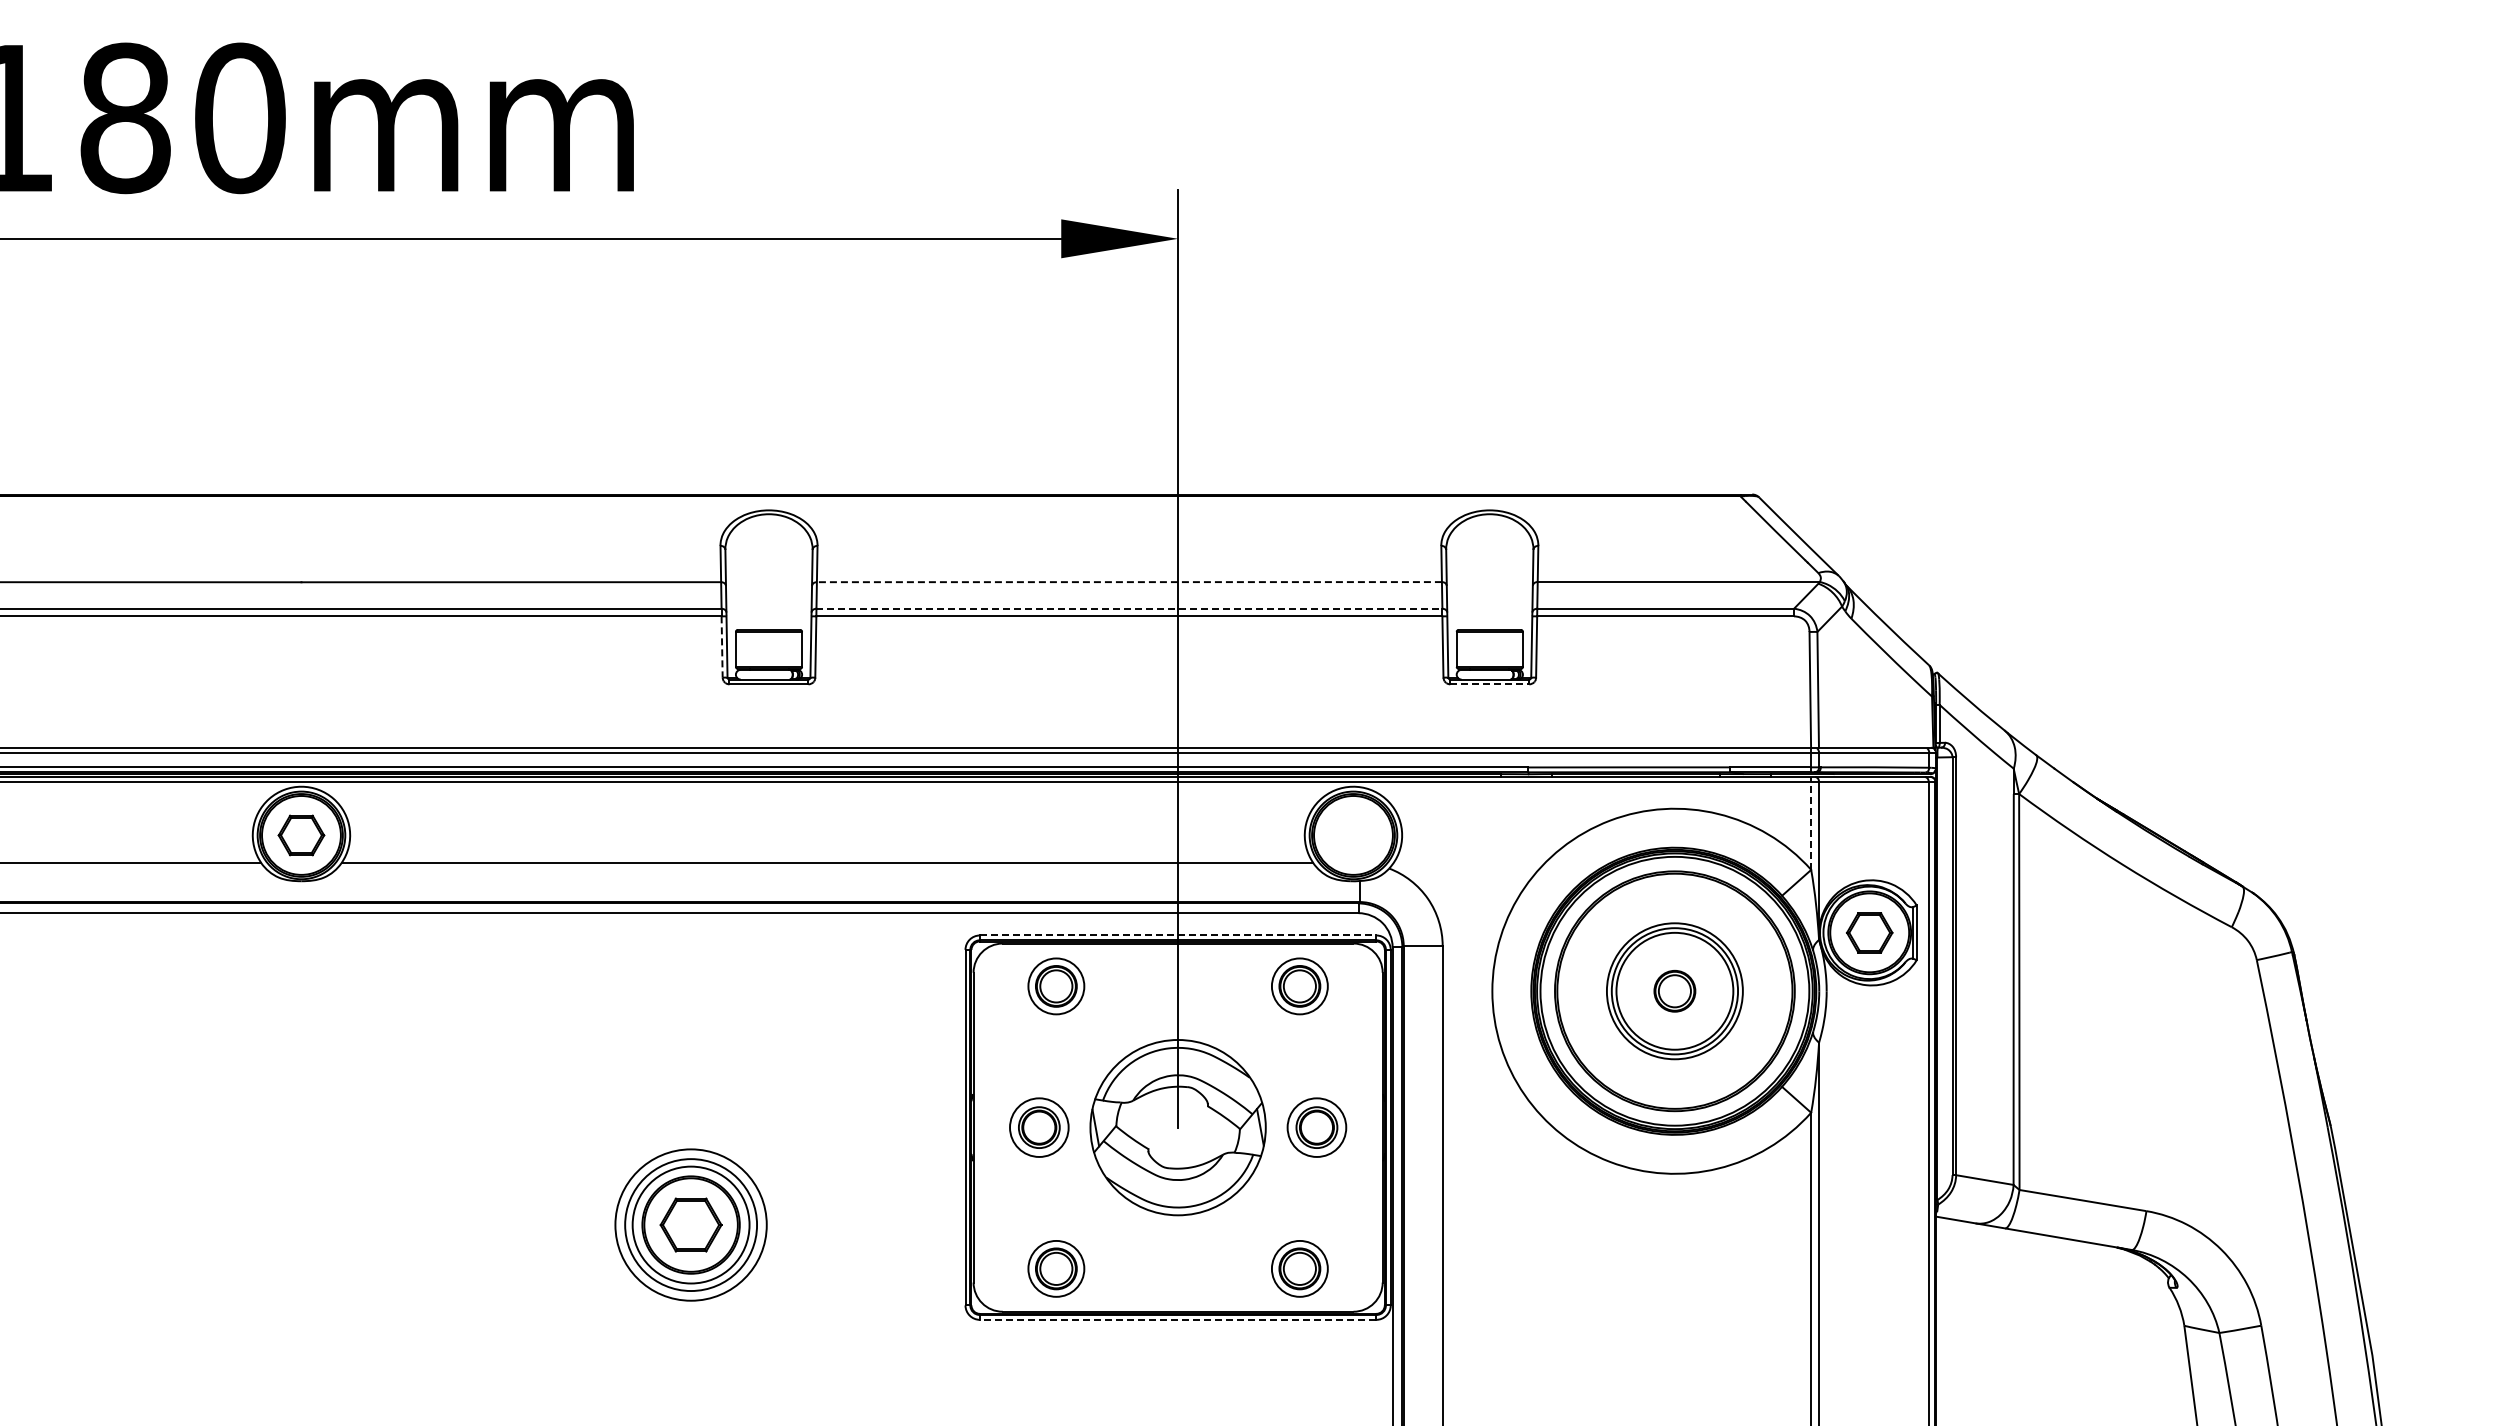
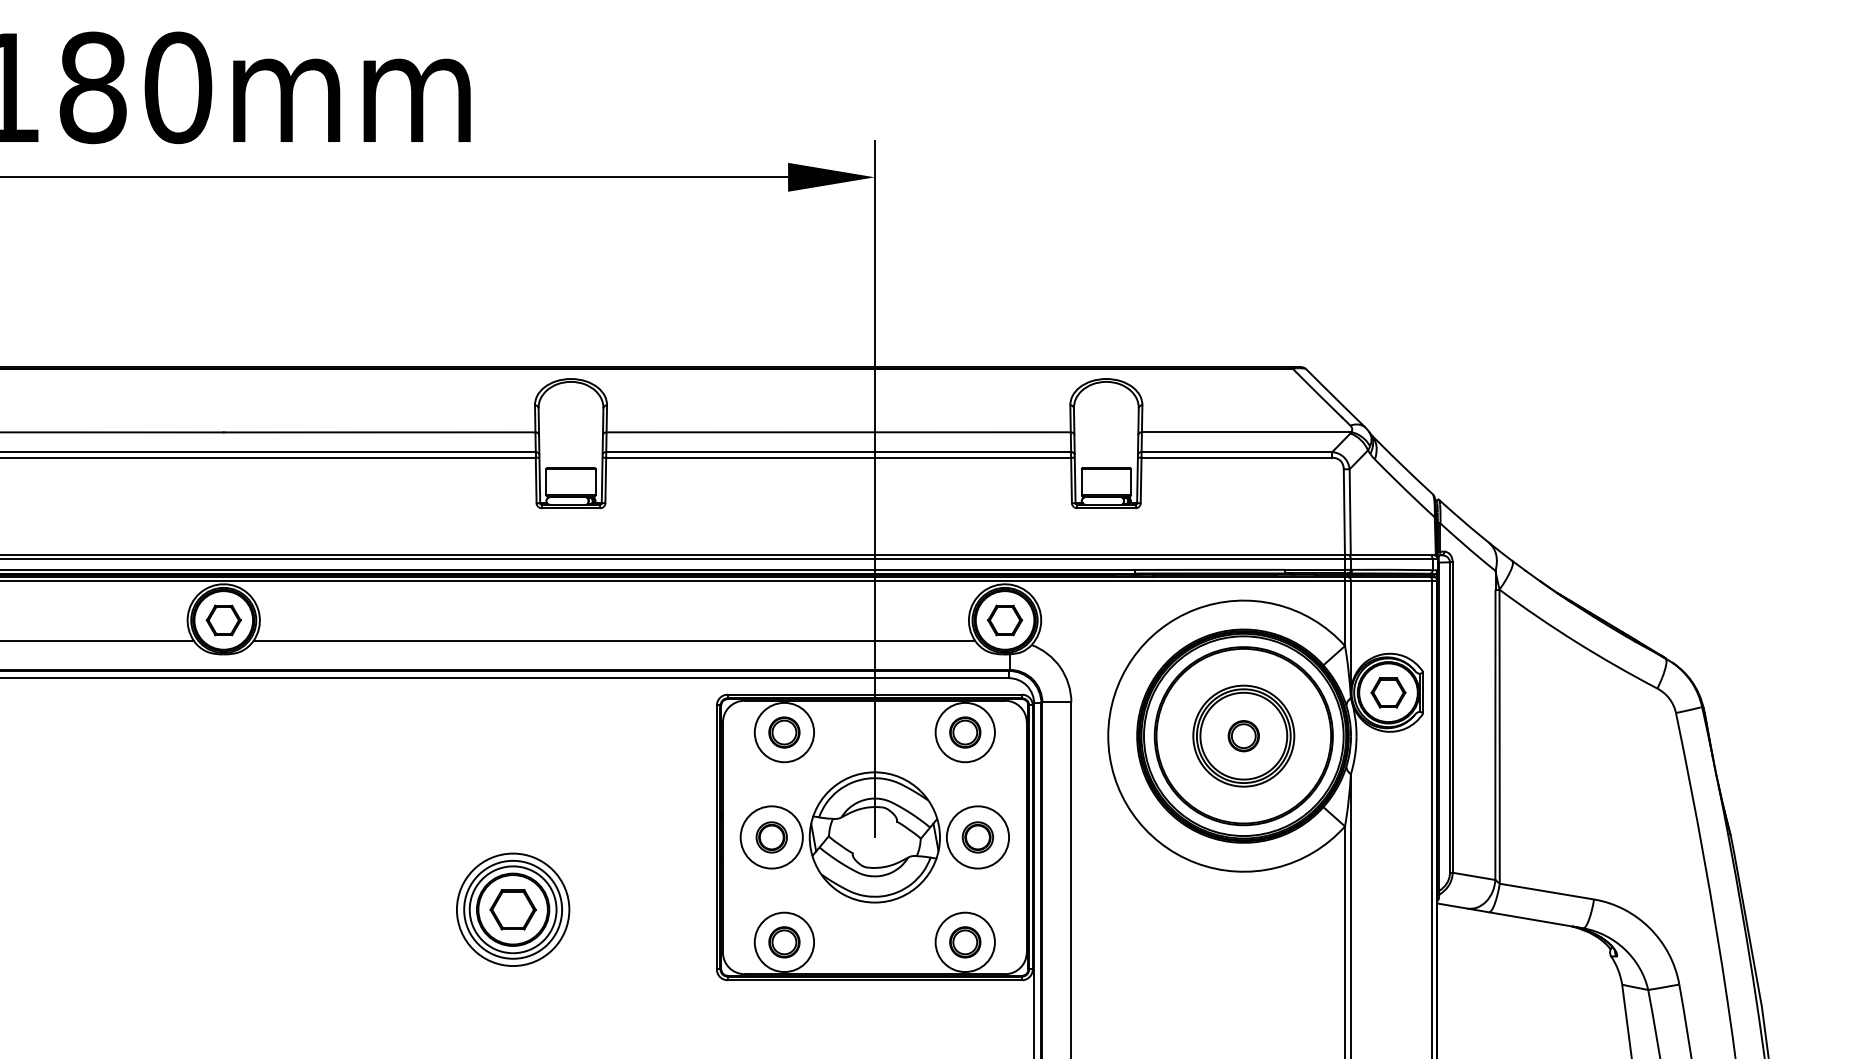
line: (1128, 582) -> (838, 432), dashed -> solid
line: (1129, 608) -> (838, 451), dashed -> solid
line: (722, 647) -> (536, 480), dashed -> solid
line: (1490, 684) -> (1106, 508), dashed -> solid
line: (1811, 822) -> (1345, 610), dashed -> solid
part: (1353, 835) -> (1005, 620), added
line: (1178, 935) -> (875, 694), dashed -> solid
circle: (1056, 986) -> (784, 732), size x1.43
circle: (1299, 986) -> (965, 732), size x1.43
circle: (1039, 1127) -> (771, 837), size x1.43
circle: (1316, 1127) -> (977, 837), size x1.43
circle: (1056, 1268) -> (784, 942), size x1.43
circle: (1299, 1268) -> (965, 942), size x1.43
line: (1177, 1319) -> (874, 979), dashed -> solid

